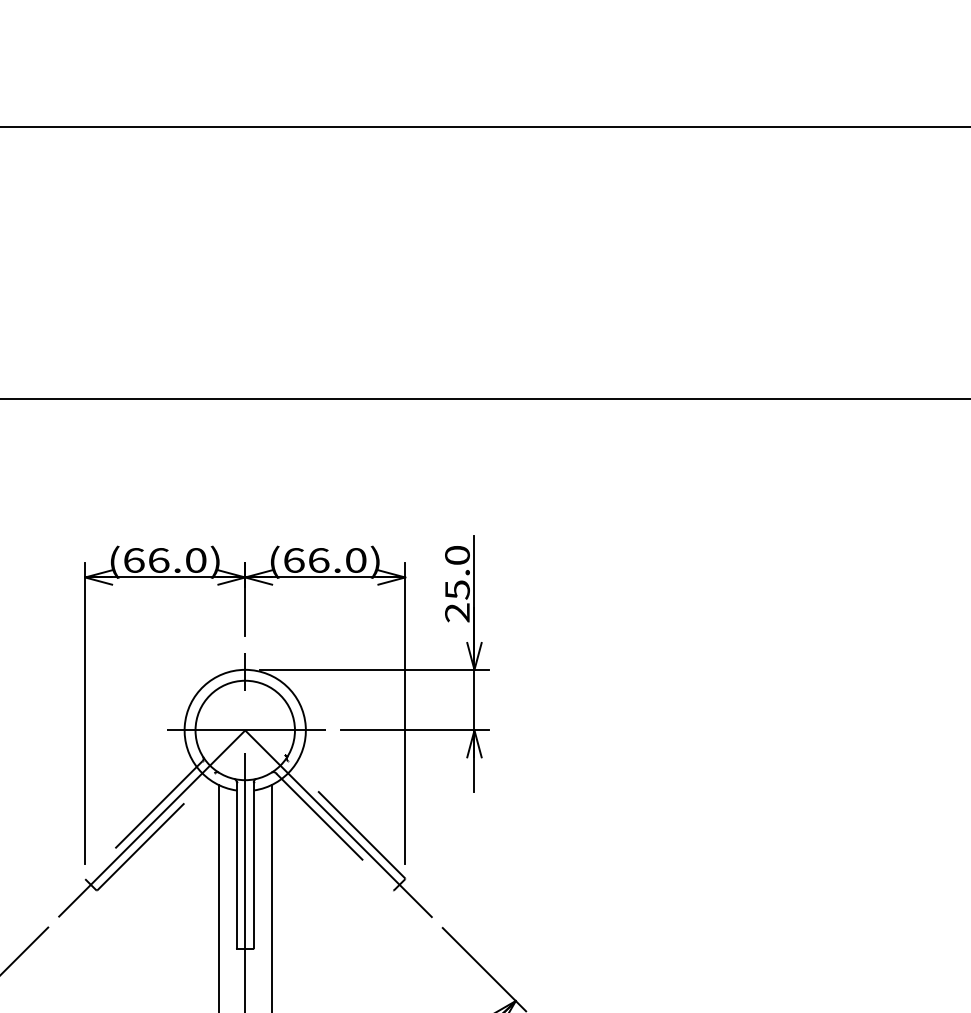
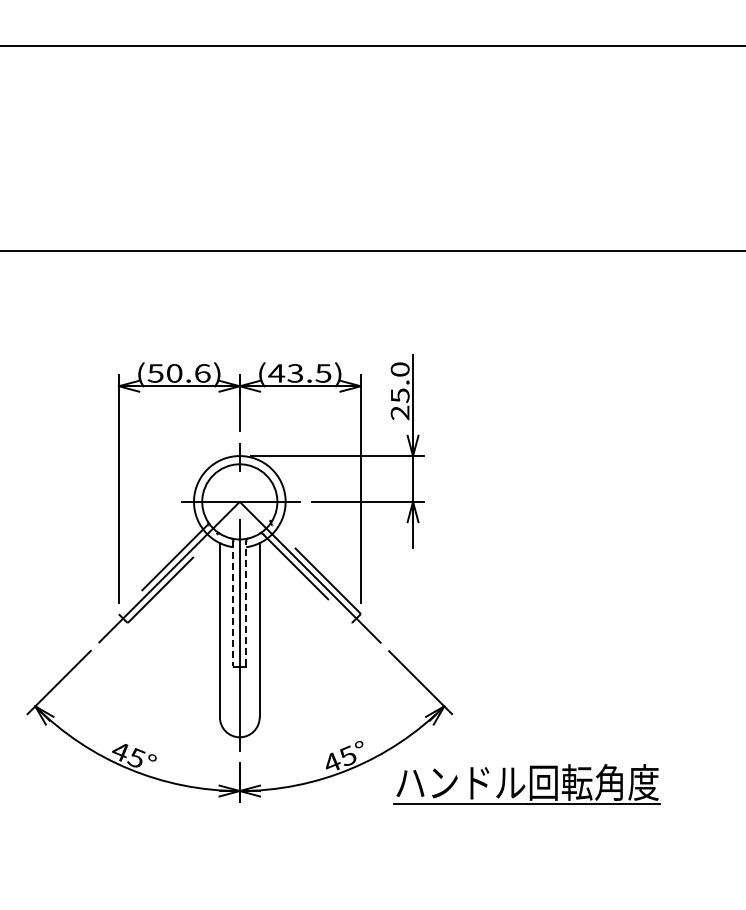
text: (164, 560) -> (178, 373), (66.0) -> (50.6)
text: (324, 560) -> (299, 373), (66.0) -> (43.5)
line: (236, 864) -> (233, 603), solid -> dashed
line: (254, 864) -> (246, 603), solid -> dashed

